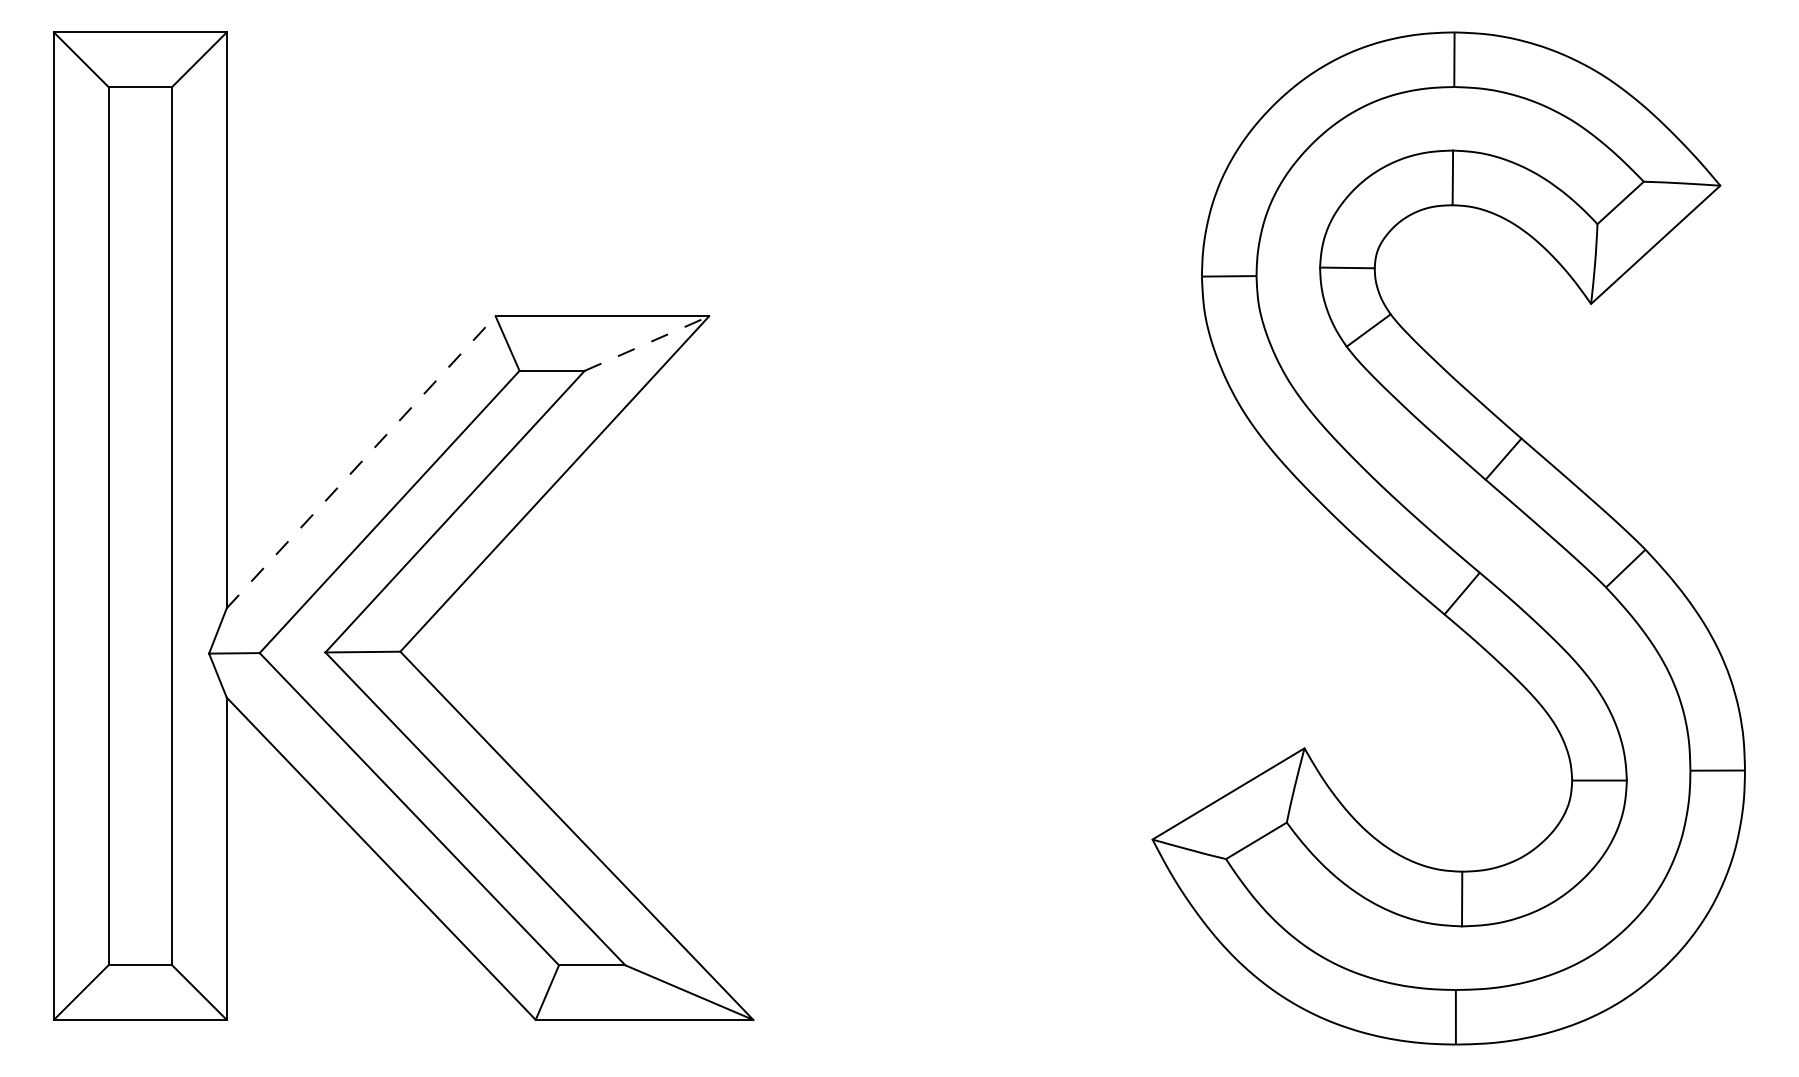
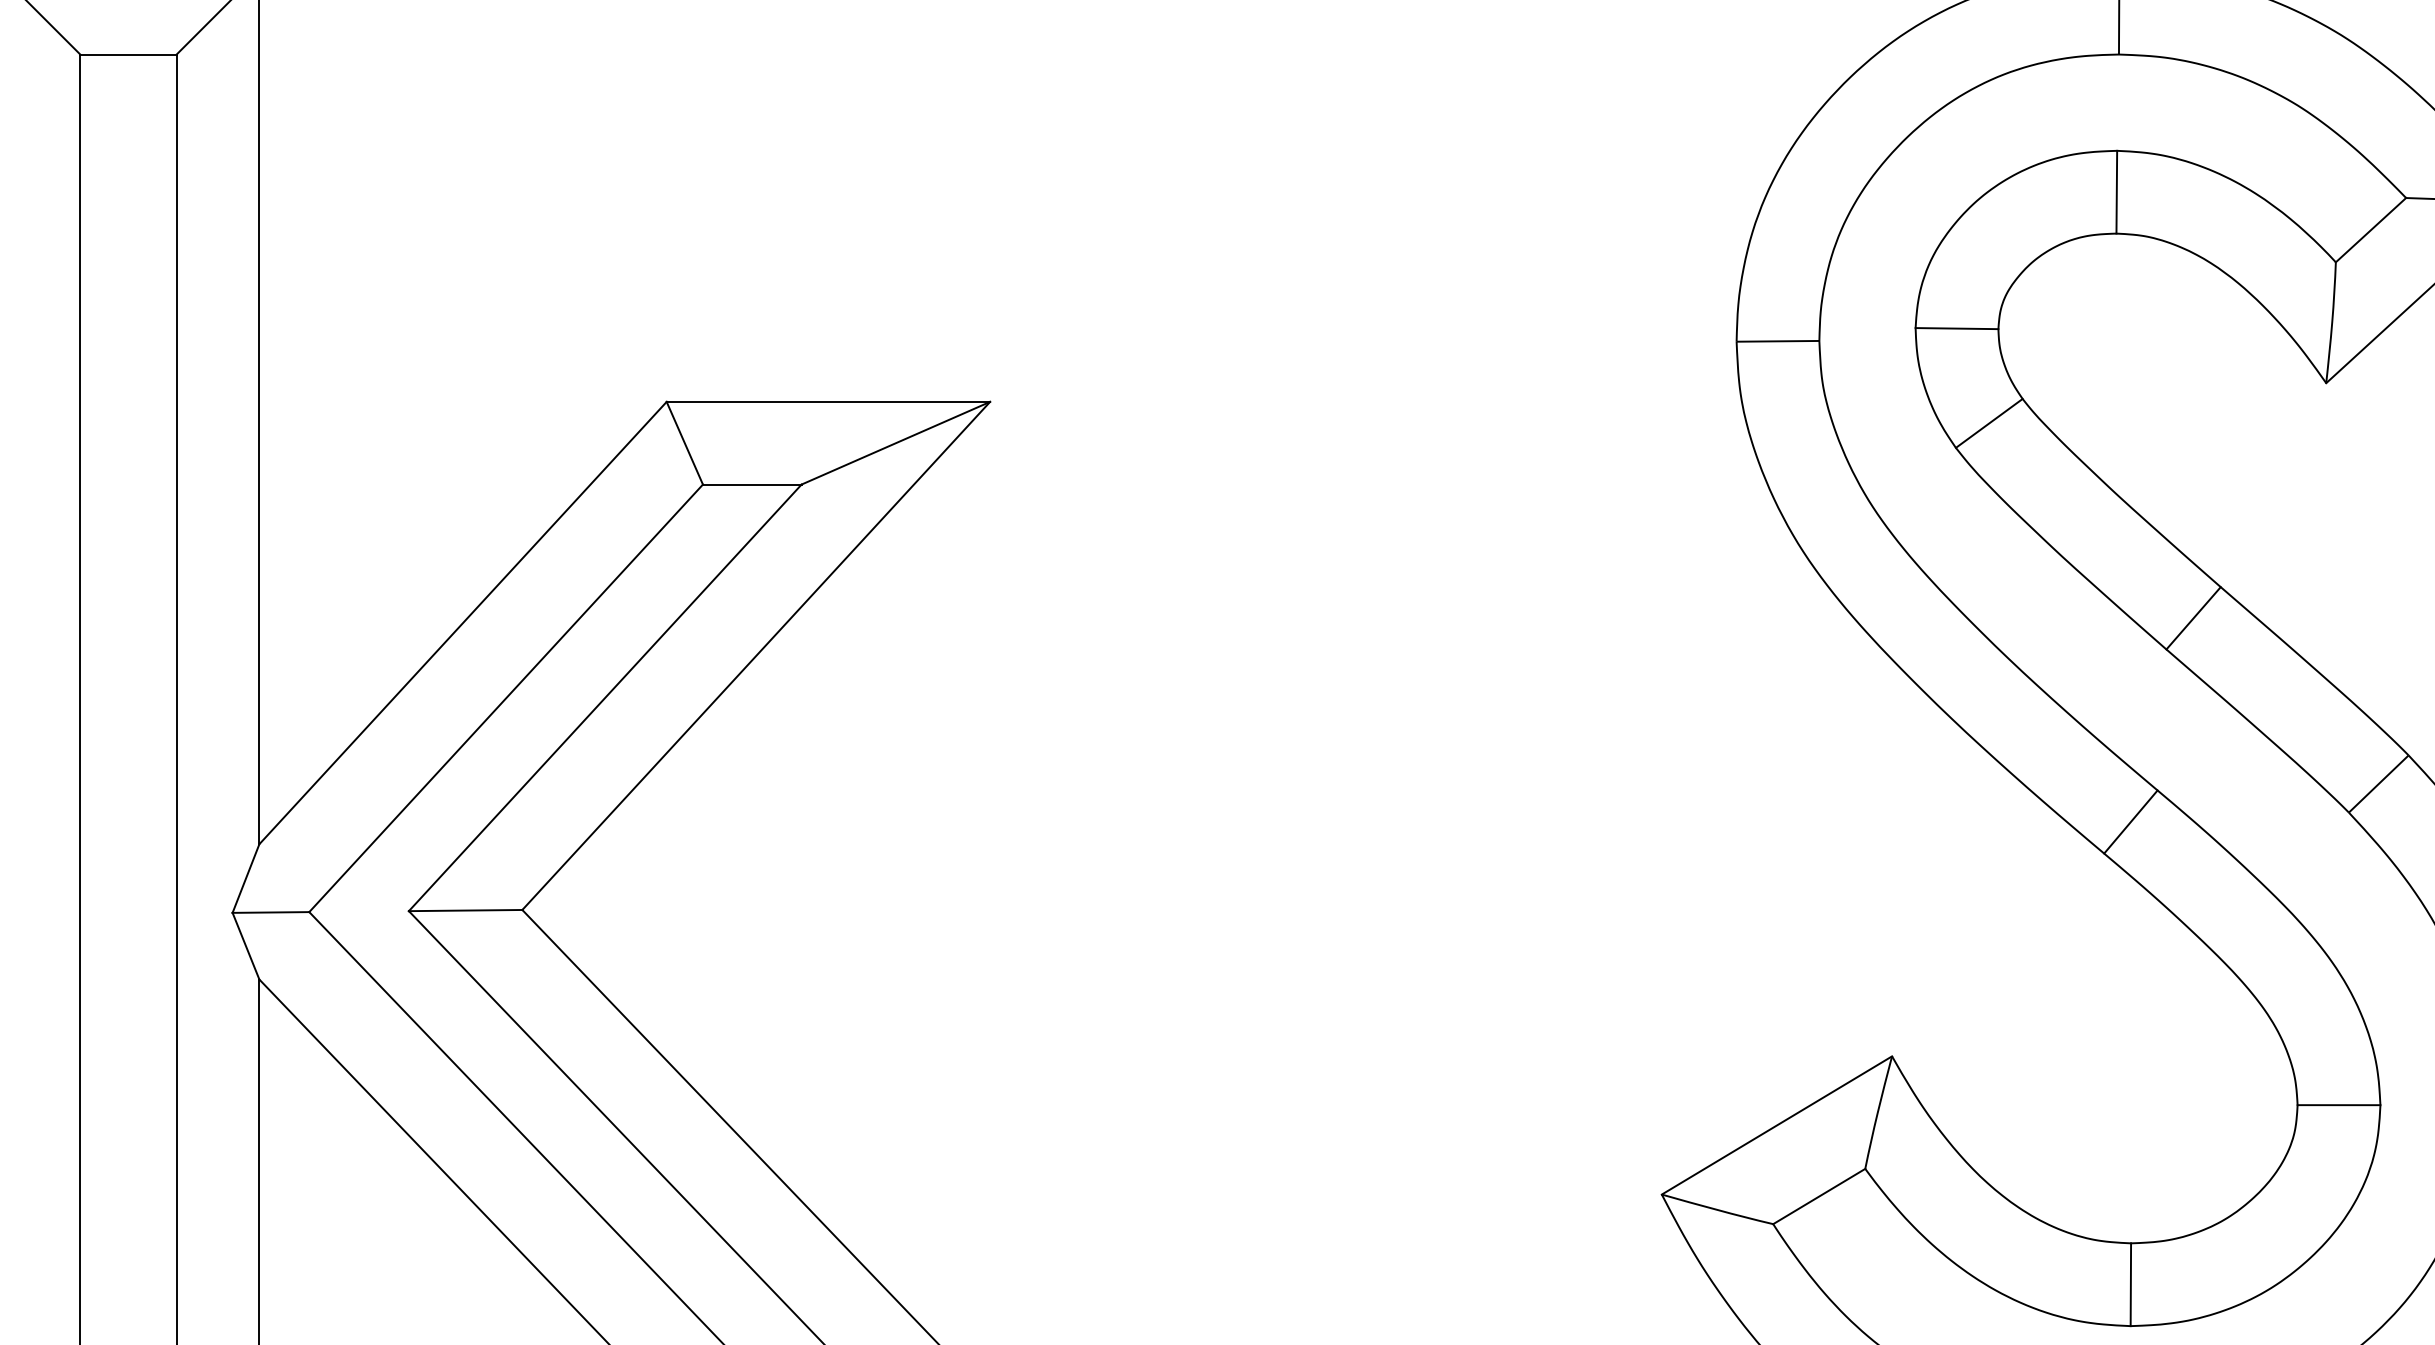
line: (646, 343) -> (895, 443), dashed -> solid
line: (361, 461) -> (463, 621), dashed -> solid

